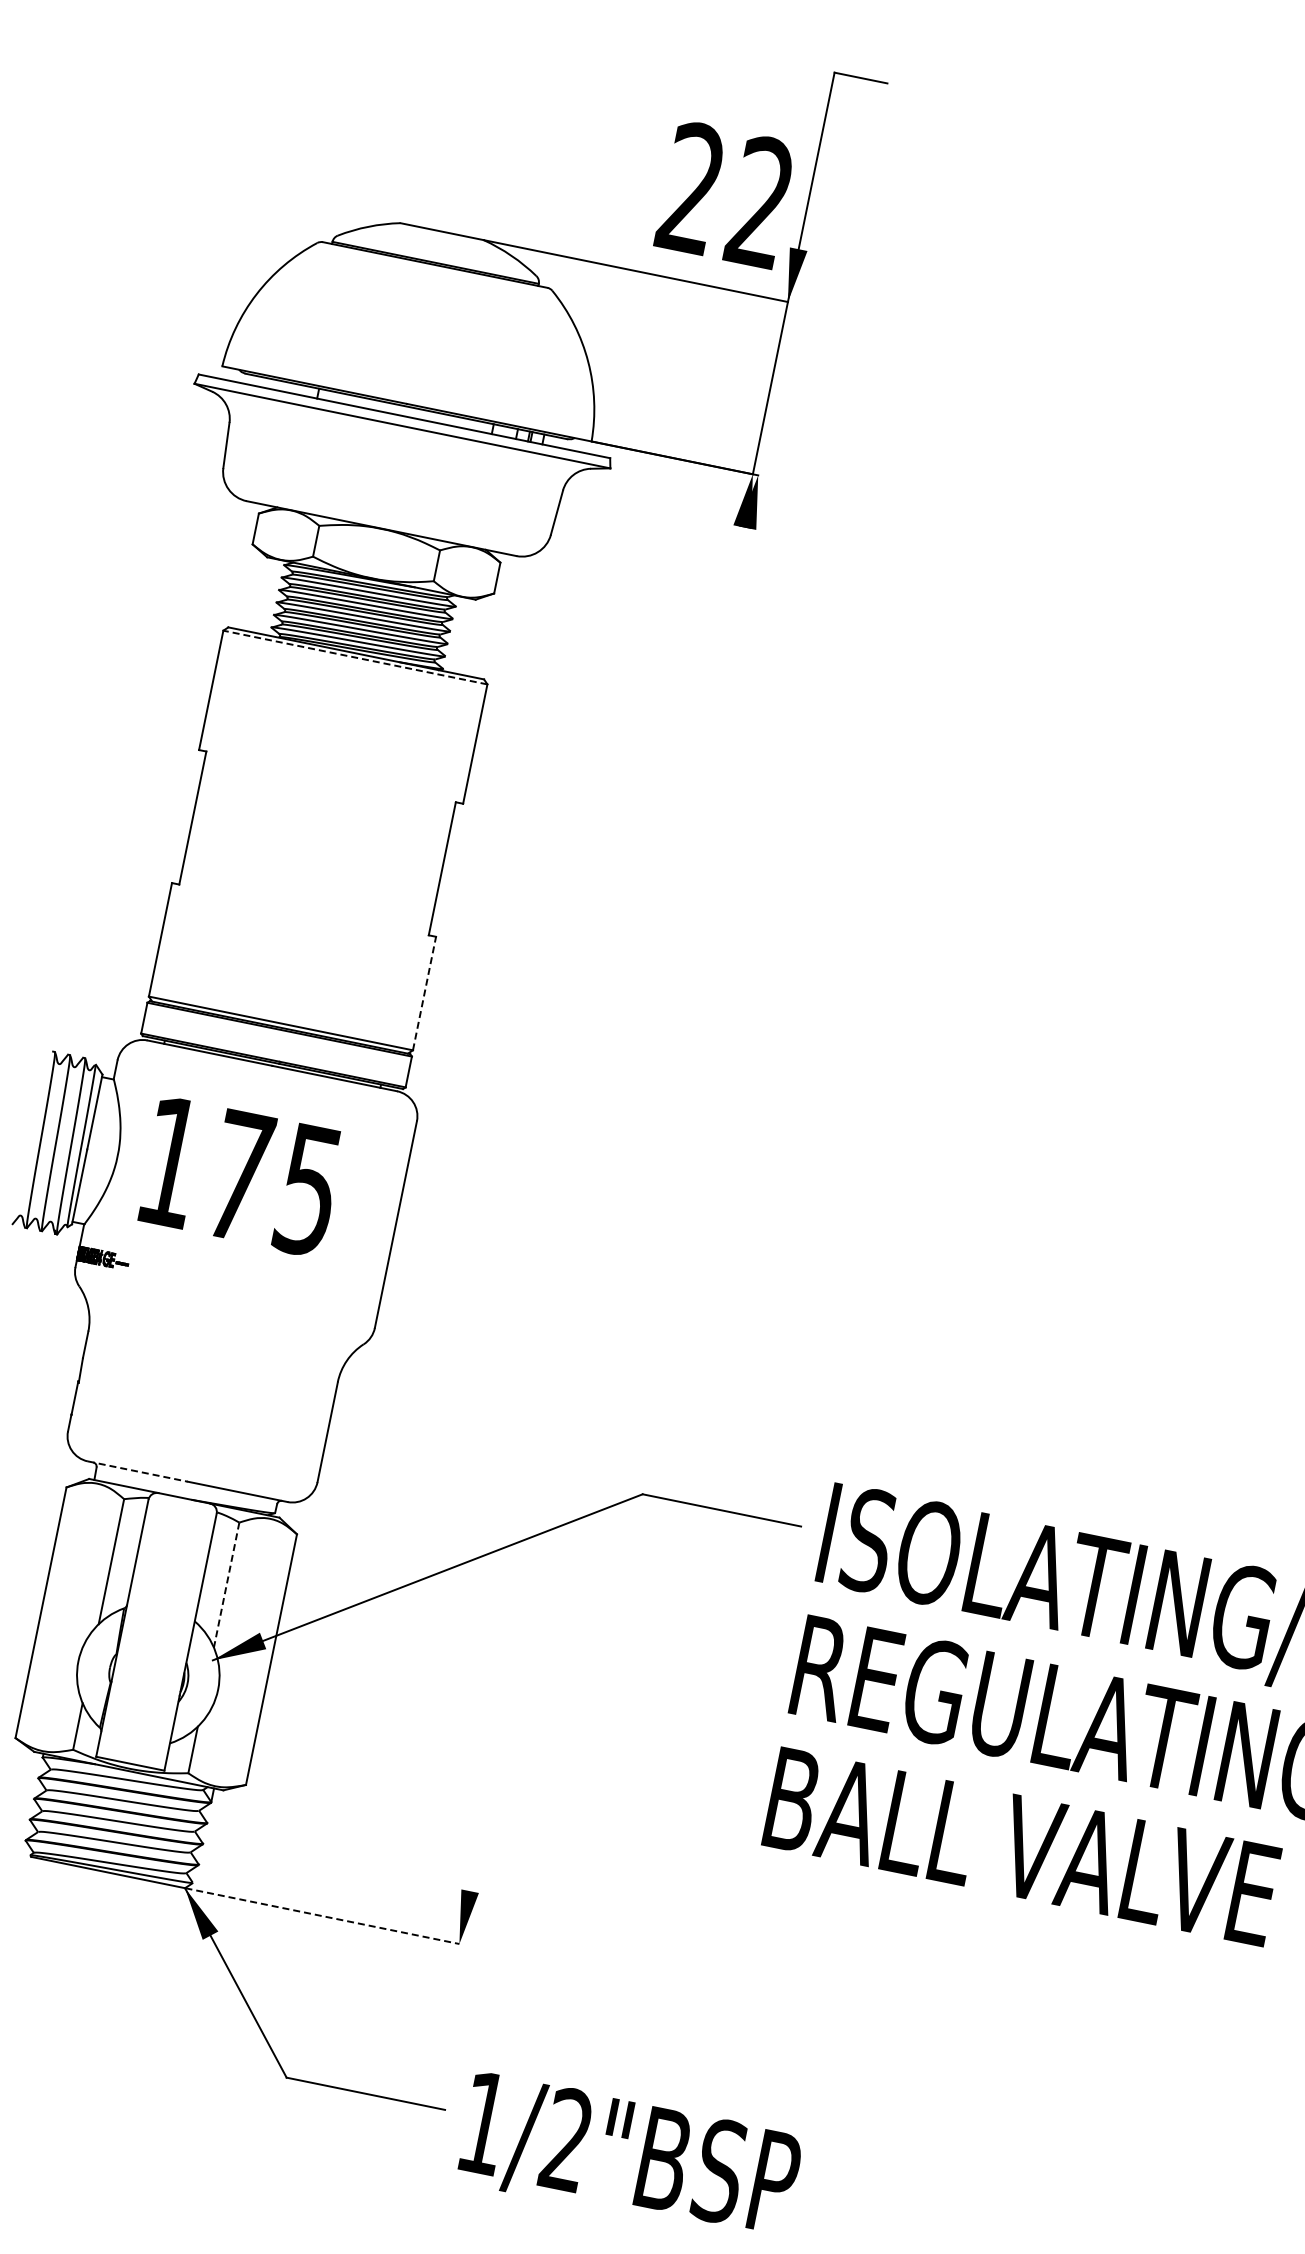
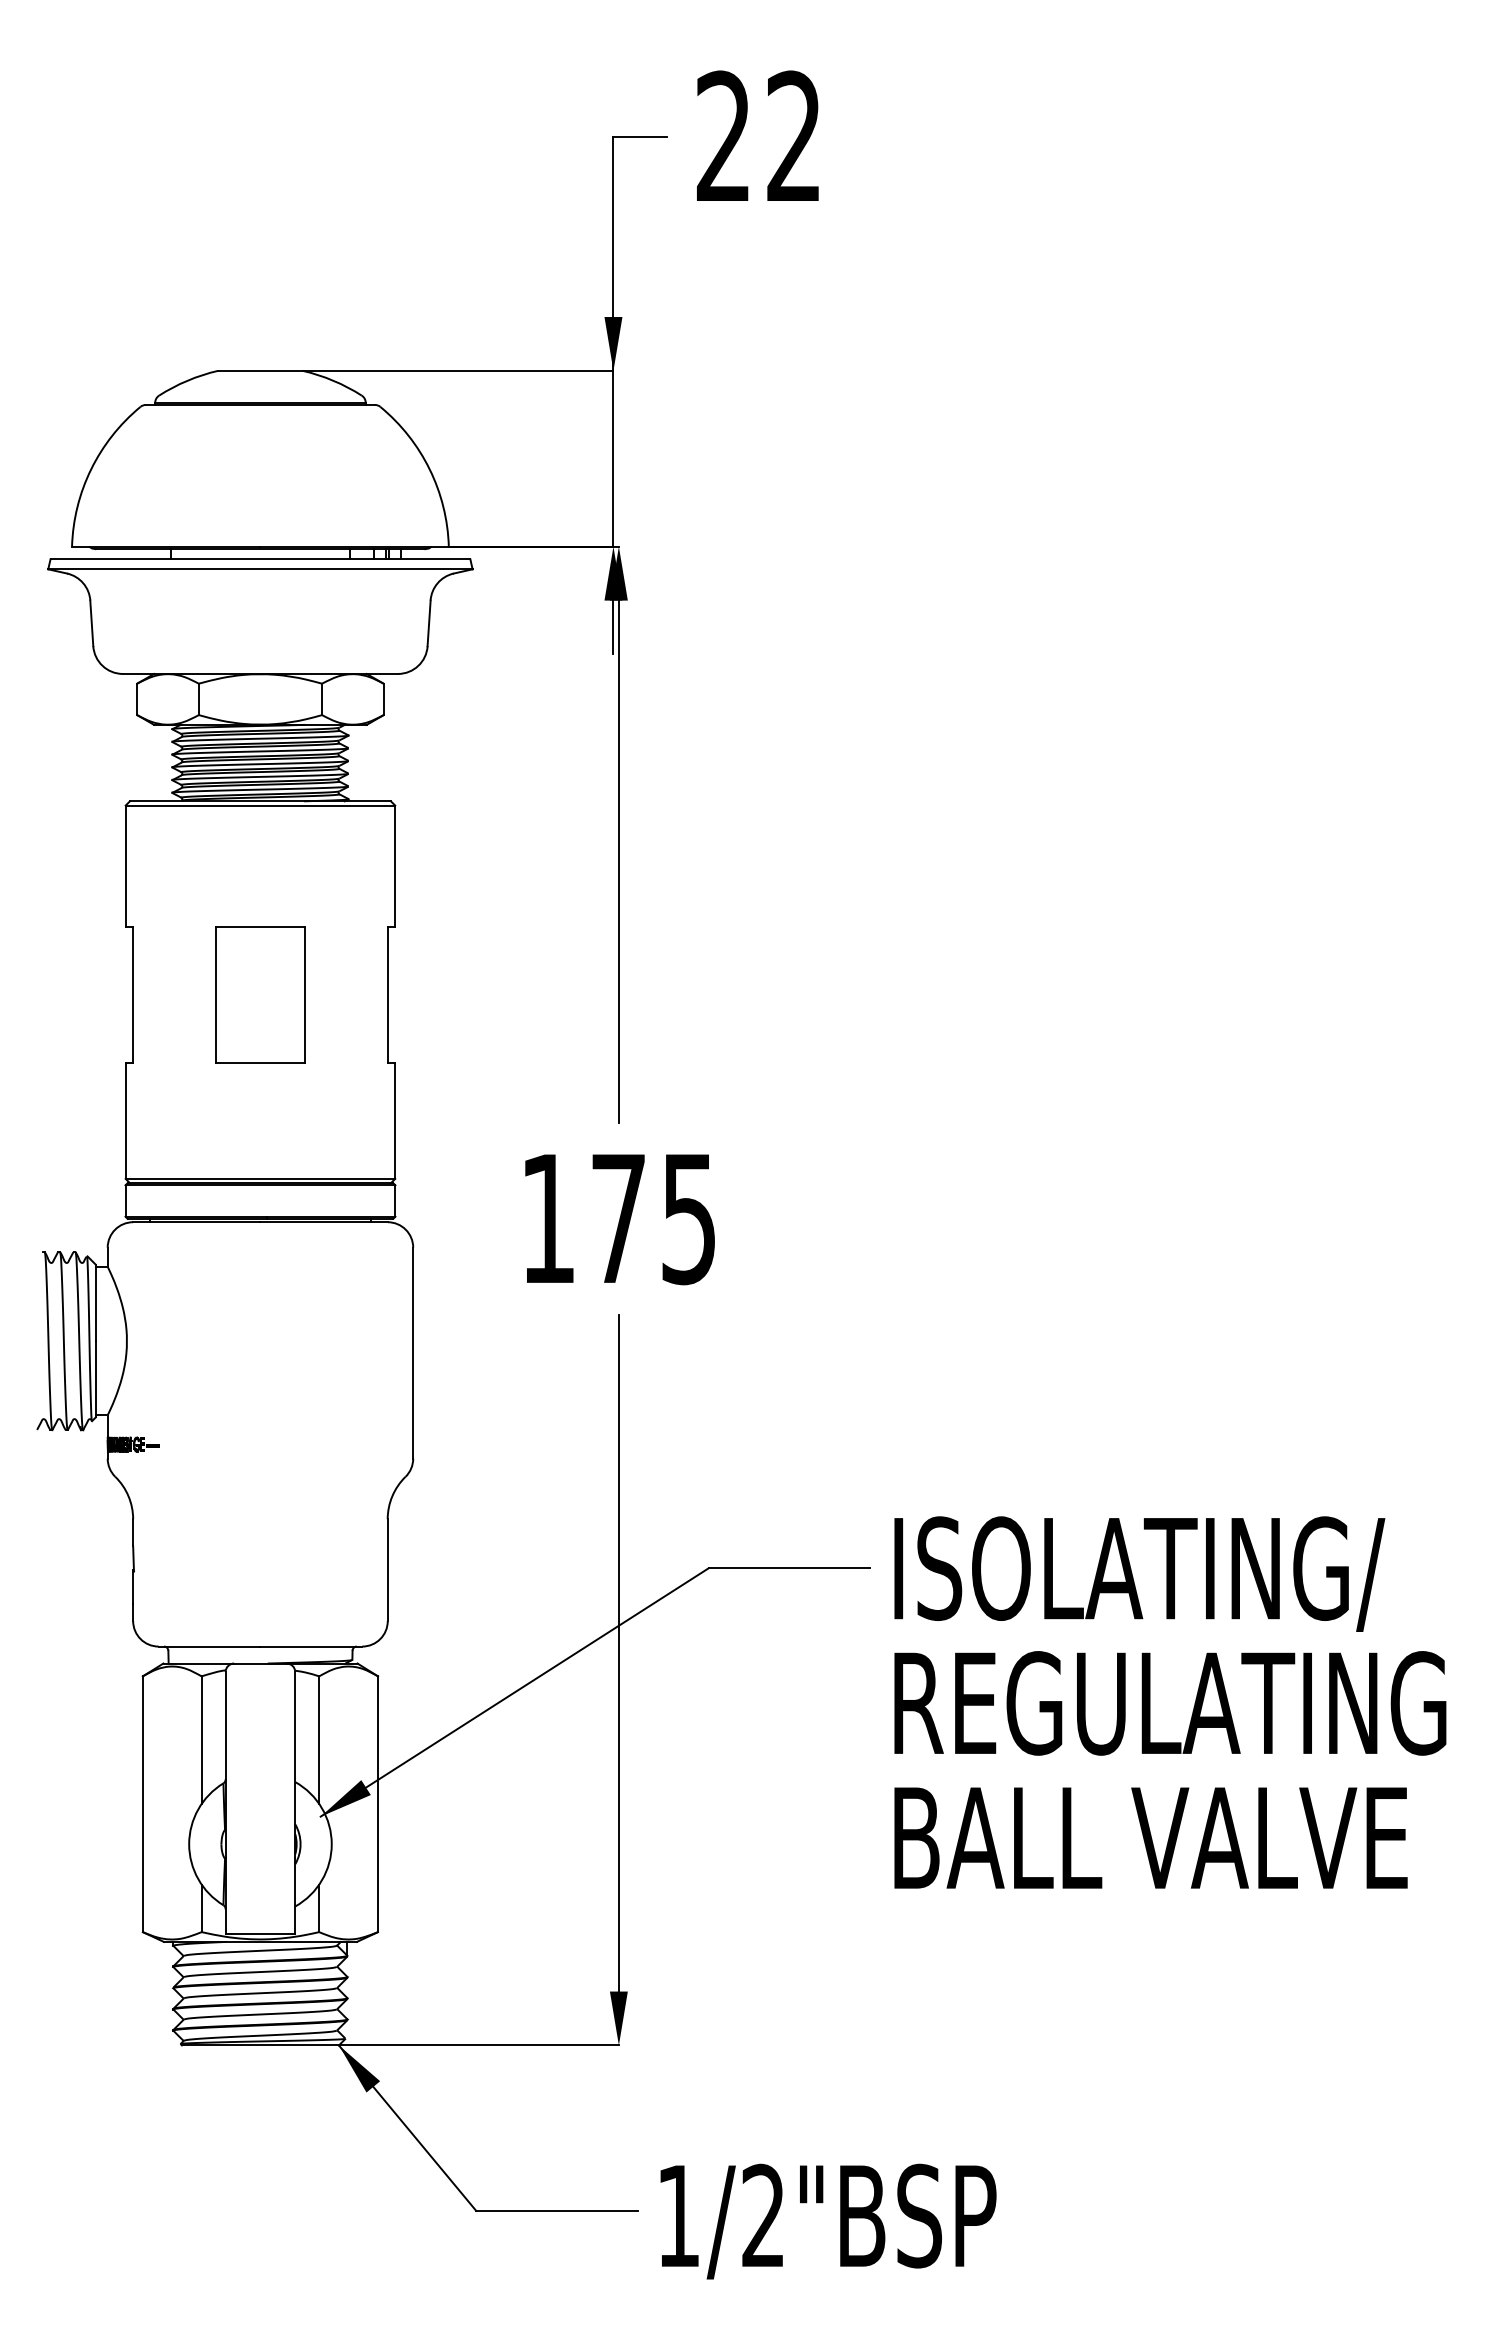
text: (725, 193) -> (757, 135), moved
line: (736, 553) -> (613, 627), added
line: (355, 657) -> (260, 805), dashed -> solid
line: (695, 783) -> (618, 861), added
part: (317, 842) -> (260, 994), added
line: (424, 994) -> (395, 1121), dashed -> solid
text: (240, 1177) -> (619, 1219), moved
line: (137, 1471) -> (209, 1646), dashed -> solid
line: (537, 1558) -> (618, 1652), added
line: (226, 1585) -> (319, 1740), dashed -> solid
line: (322, 1916) -> (479, 2045), dashed -> solid

